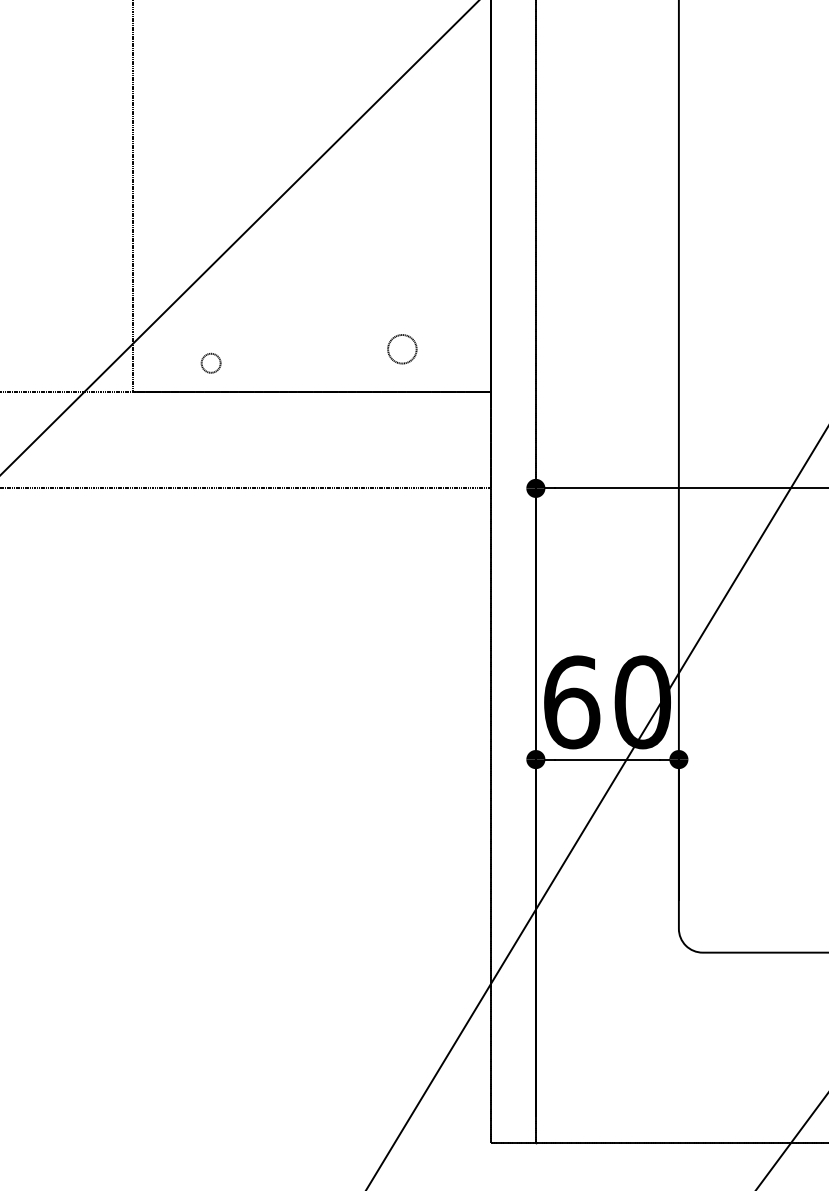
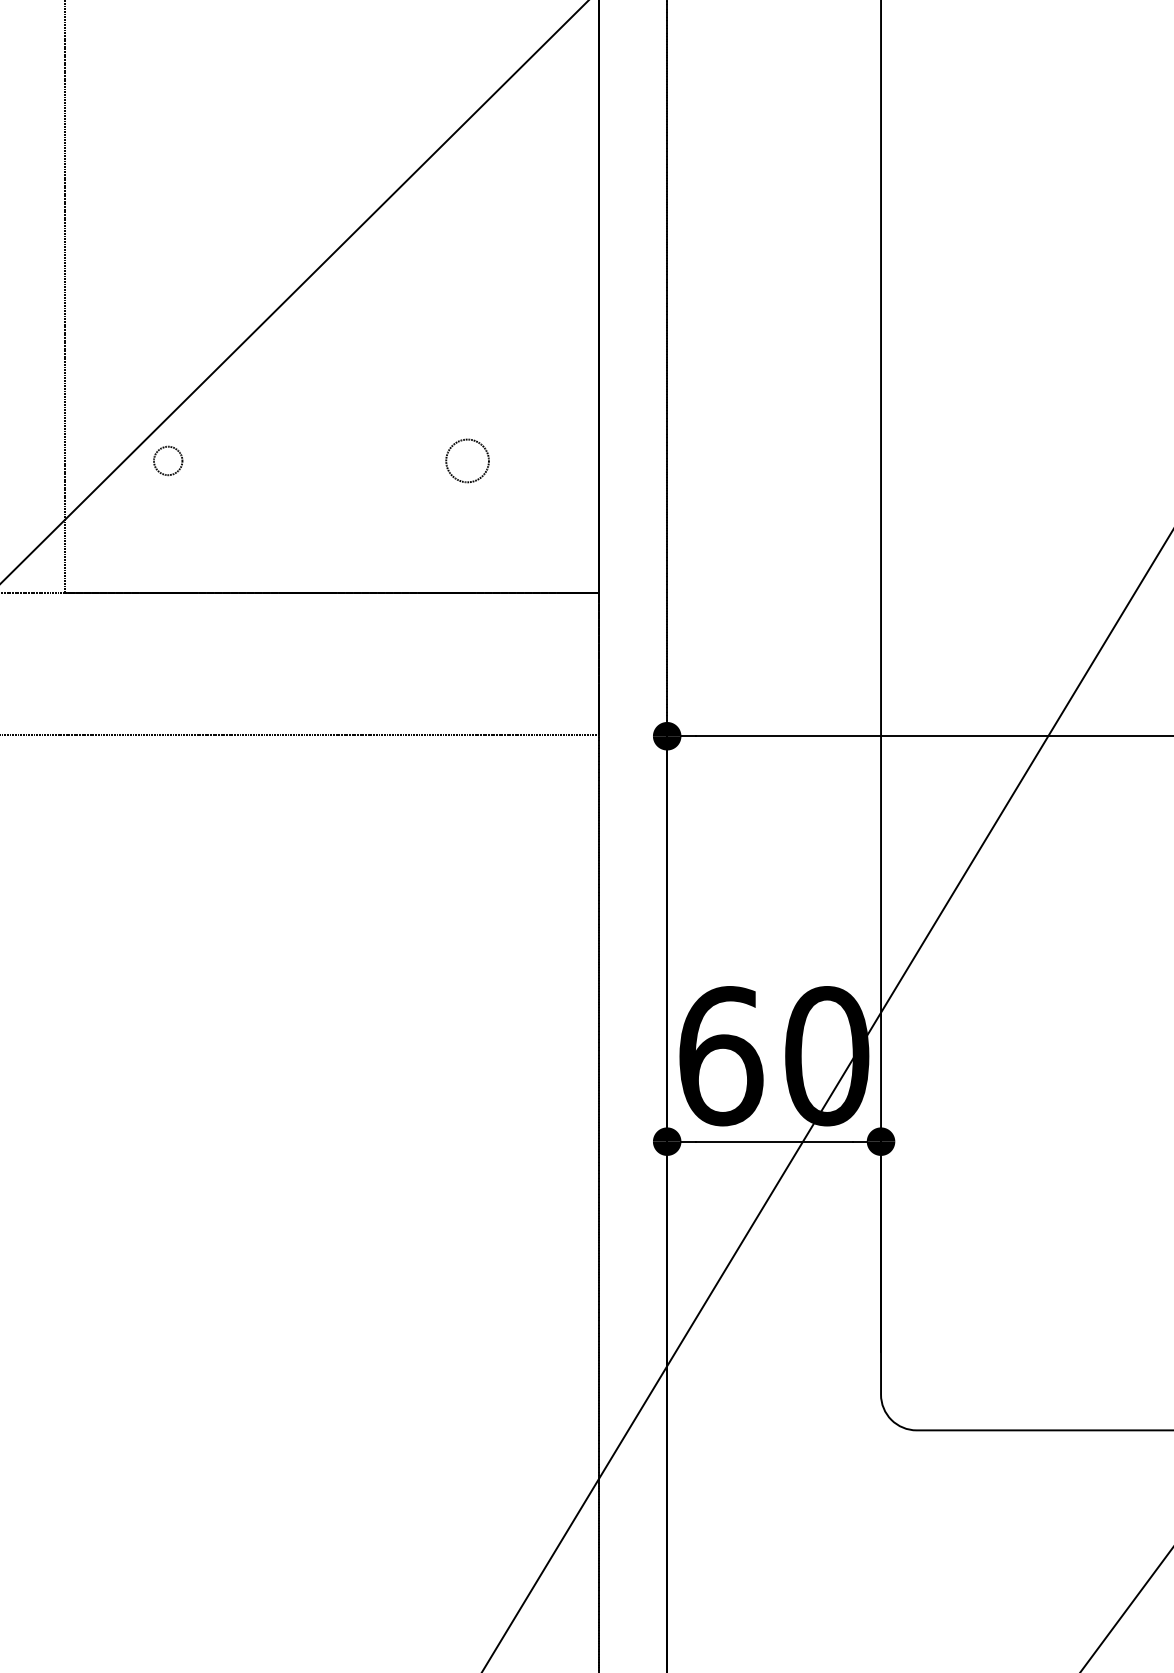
circle: (402, 349) -> (467, 461), moved
circle: (210, 362) -> (167, 459), moved

